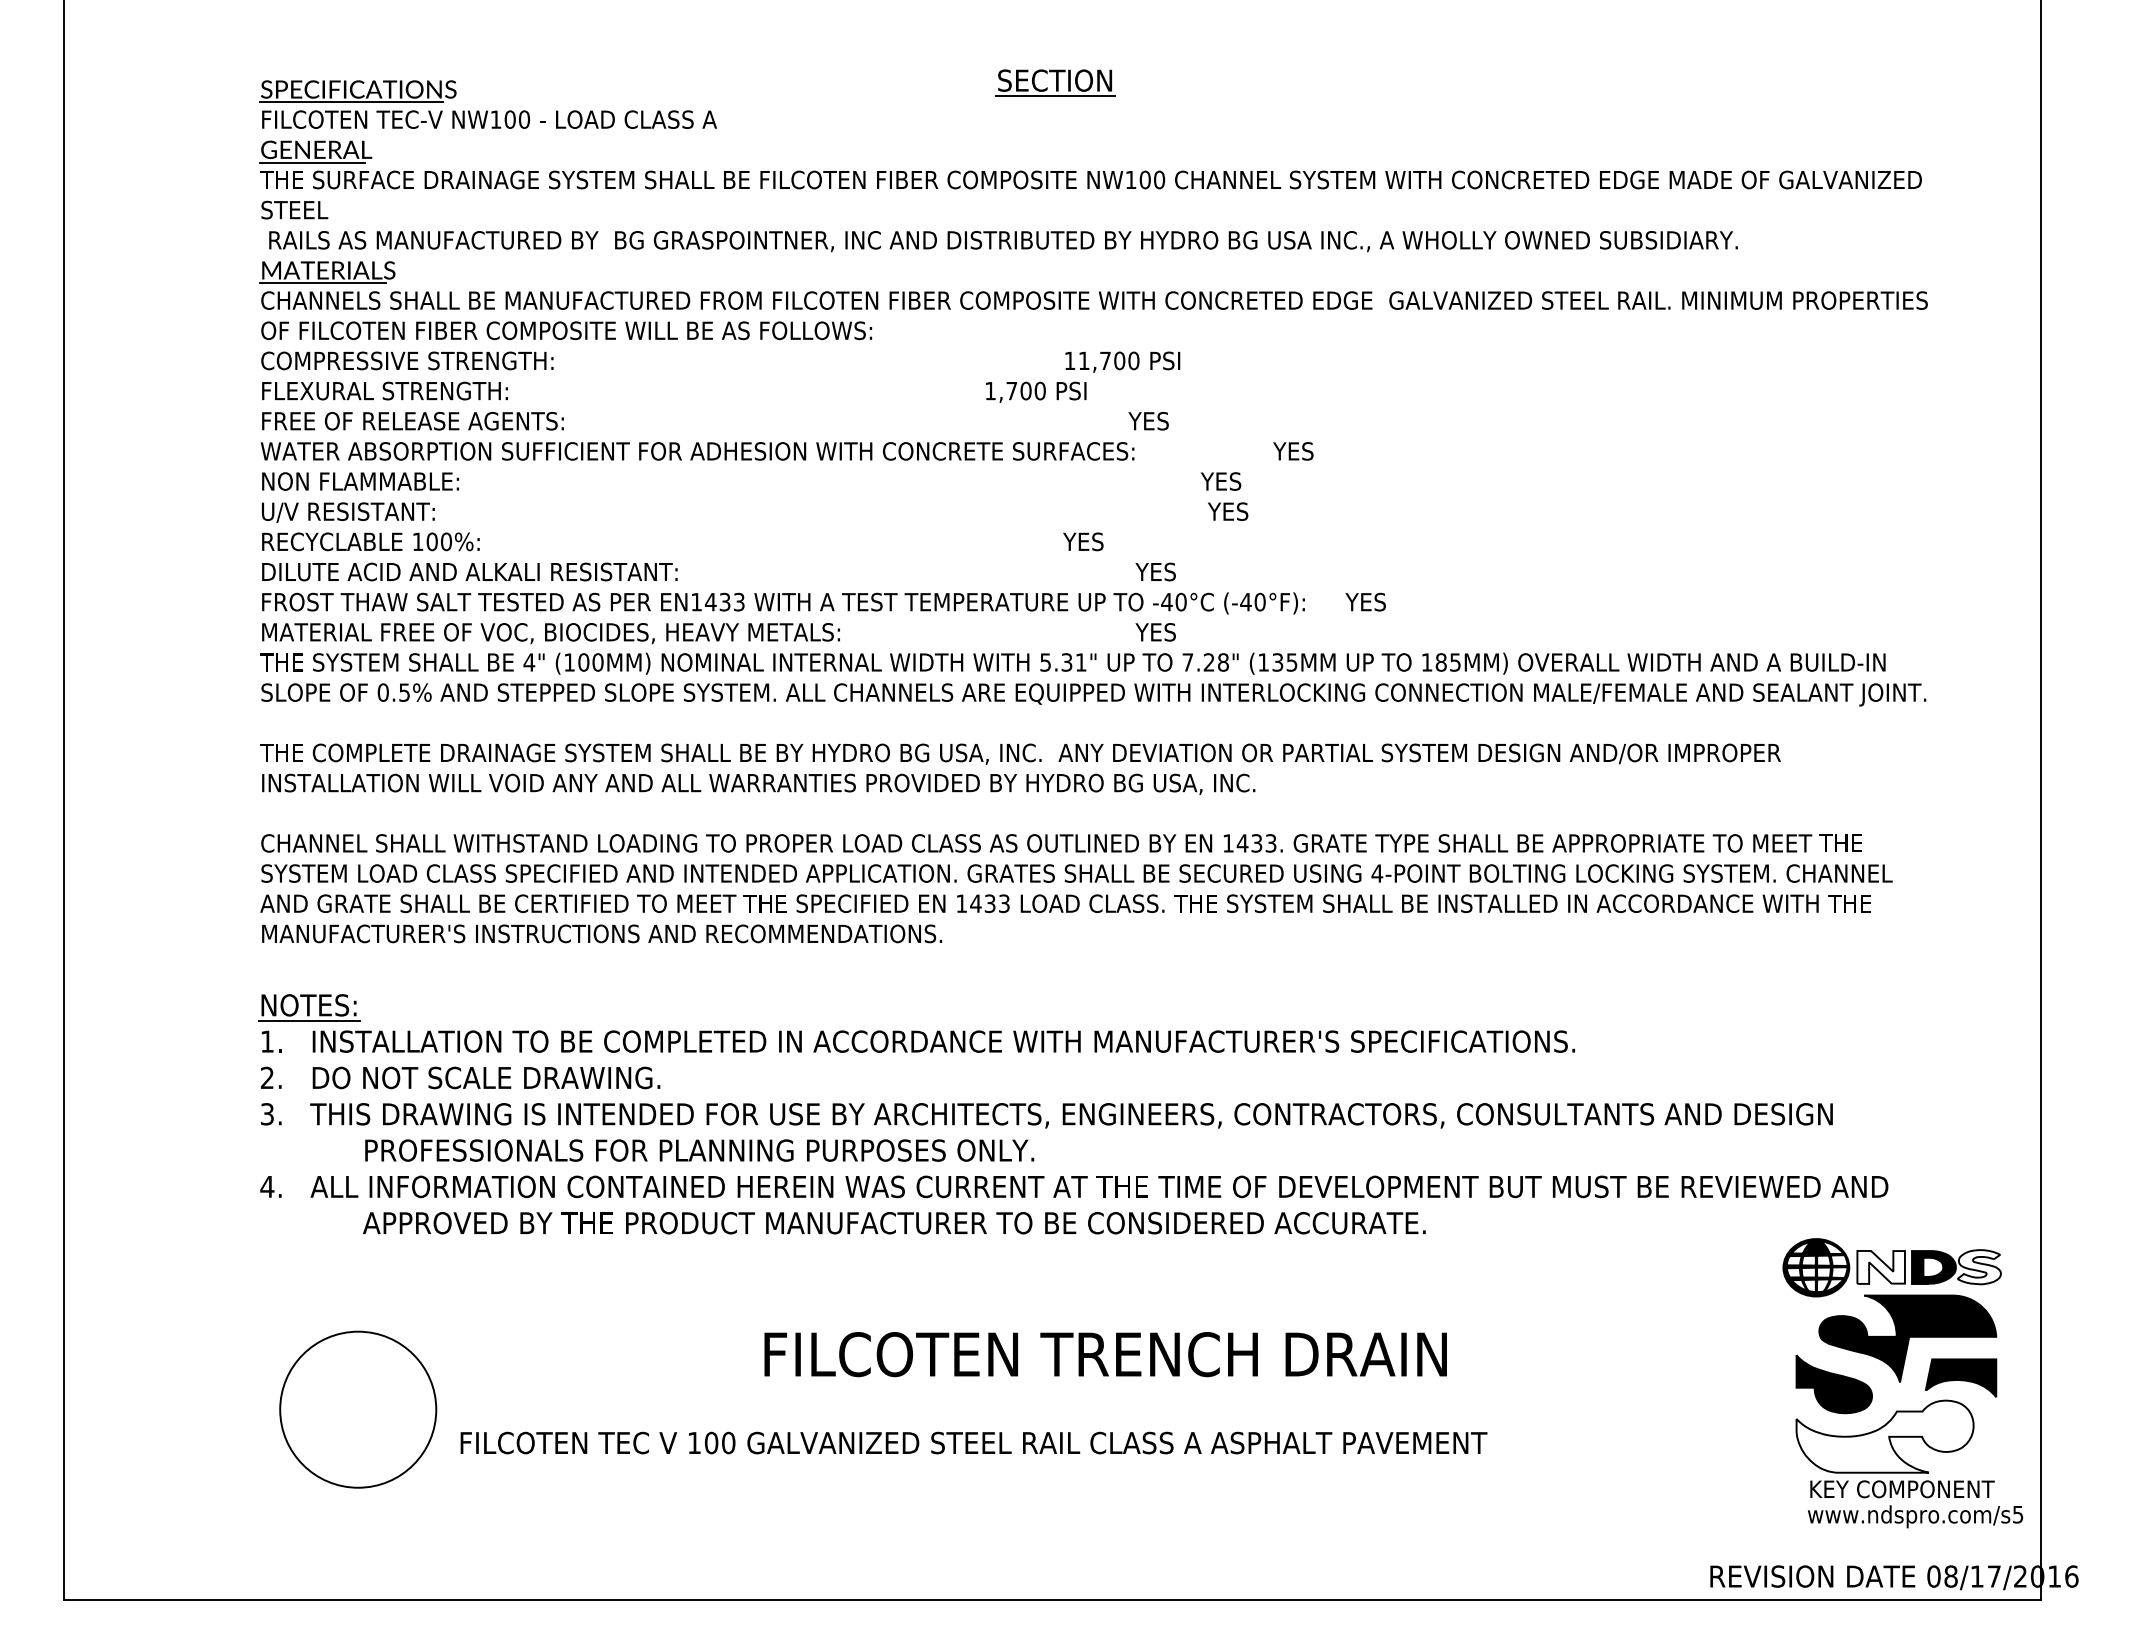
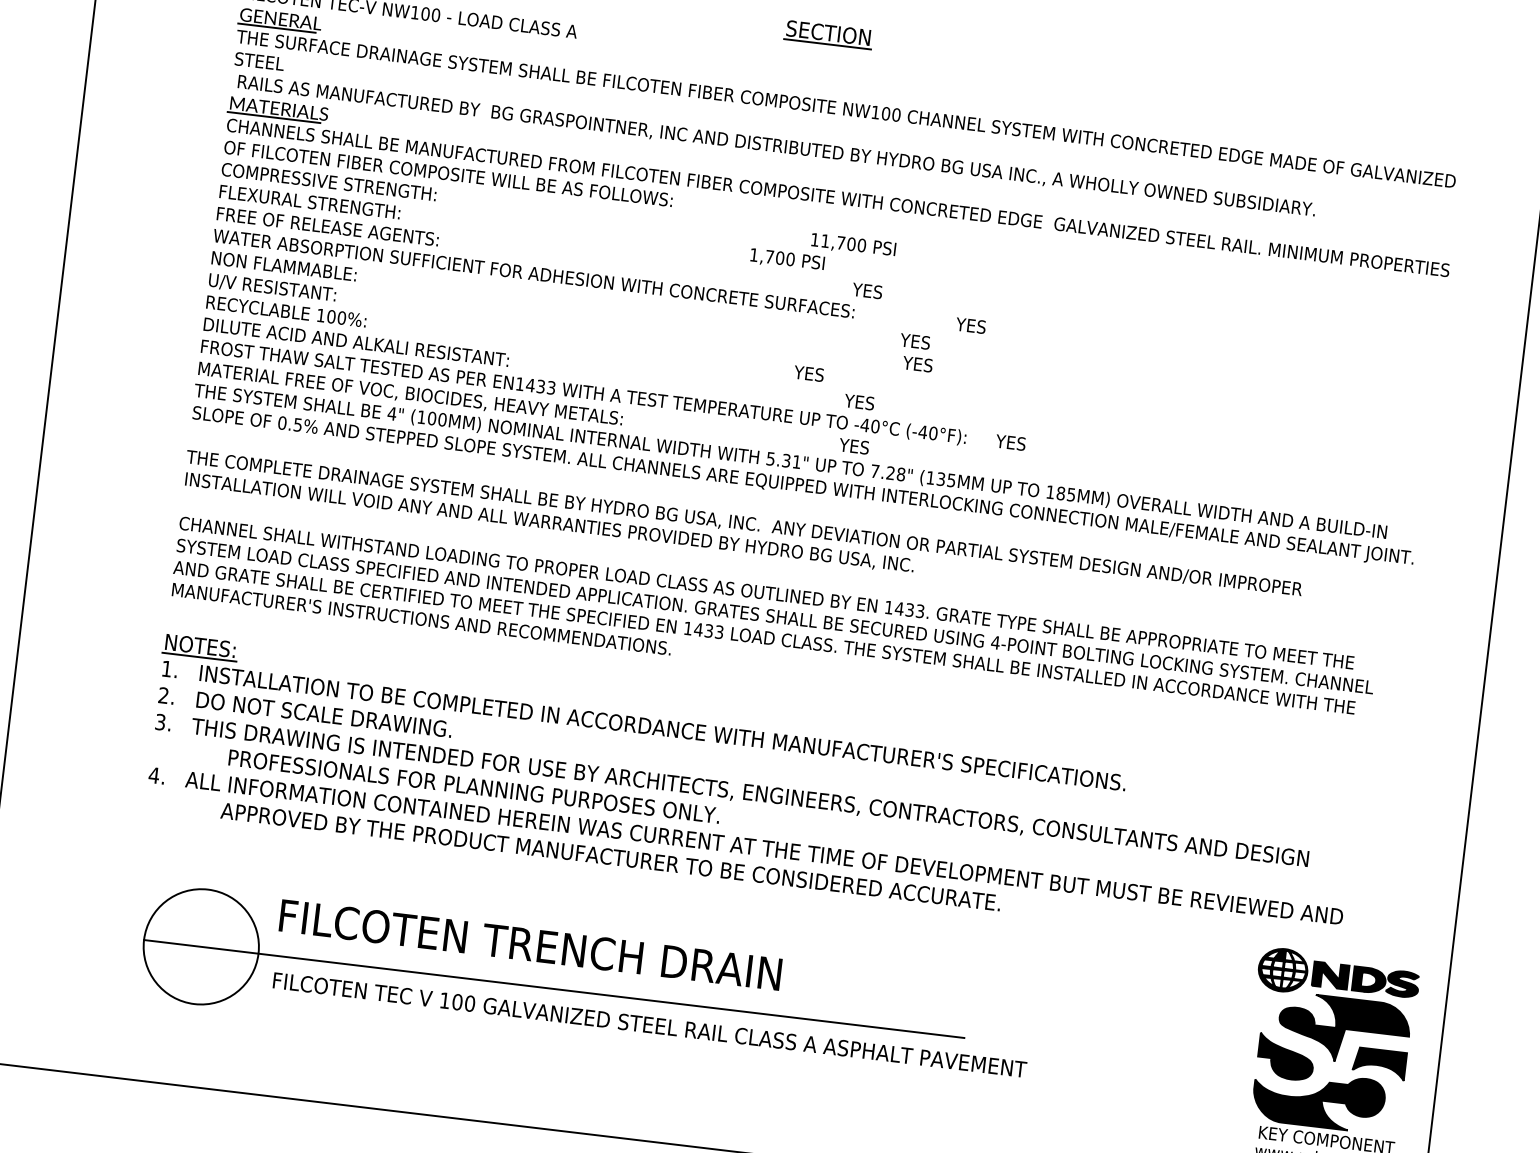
fill: (1880, 1266) -> (1330, 974), added
fill: (1978, 1267) -> (1402, 984), added
text: (1105, 1354) -> (530, 945), moved
line: (839, 1409) -> (554, 988), added
fill: (1884, 1436) -> (1318, 1099), added

